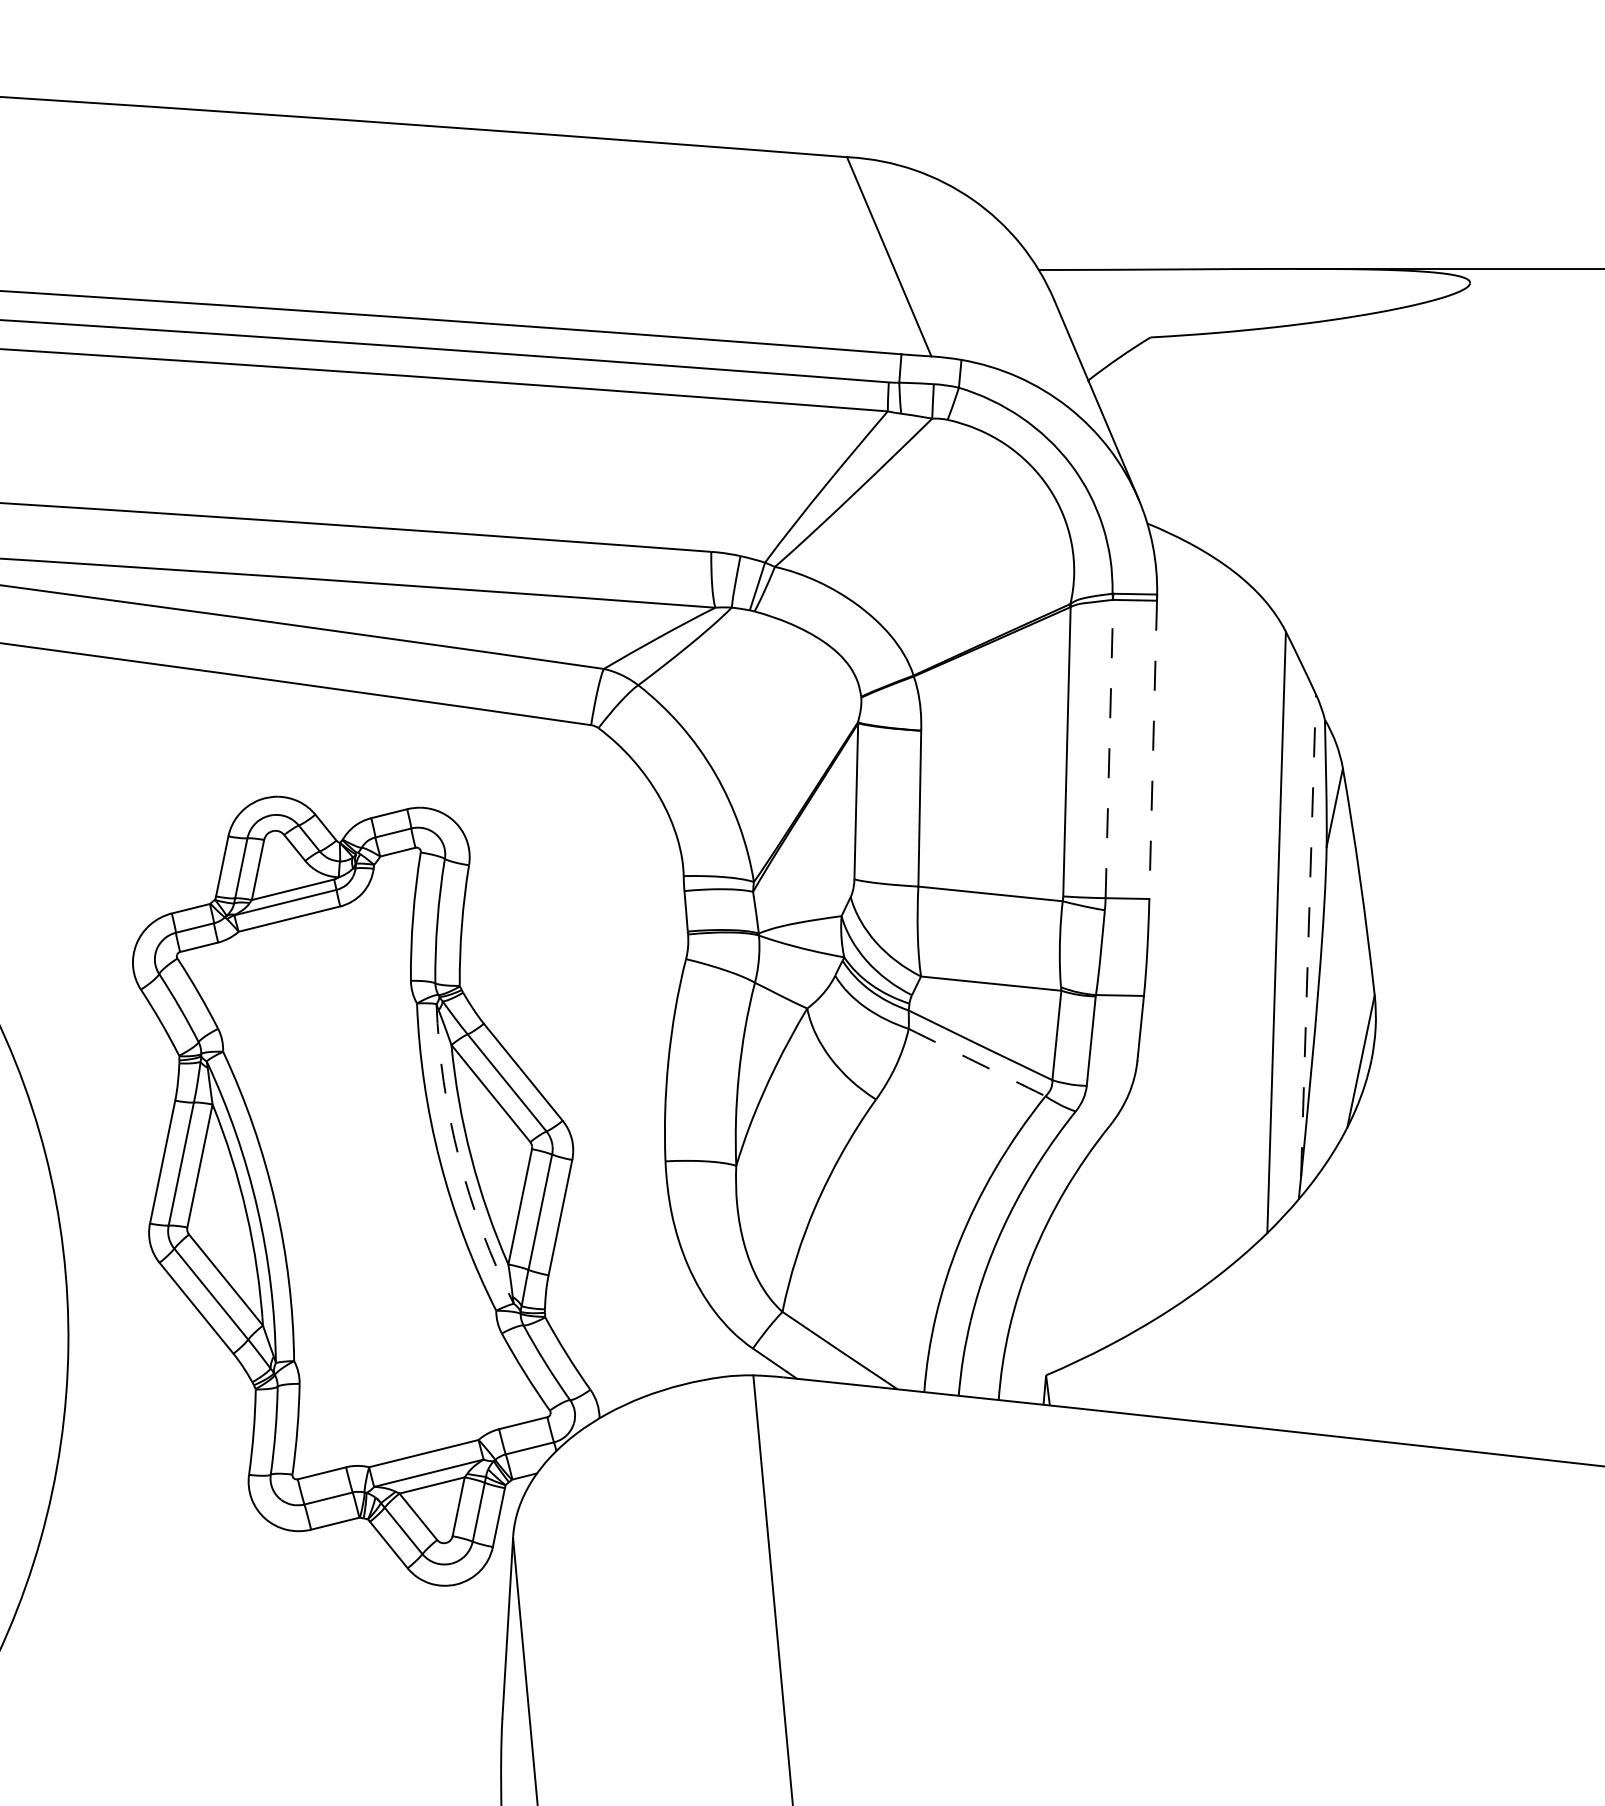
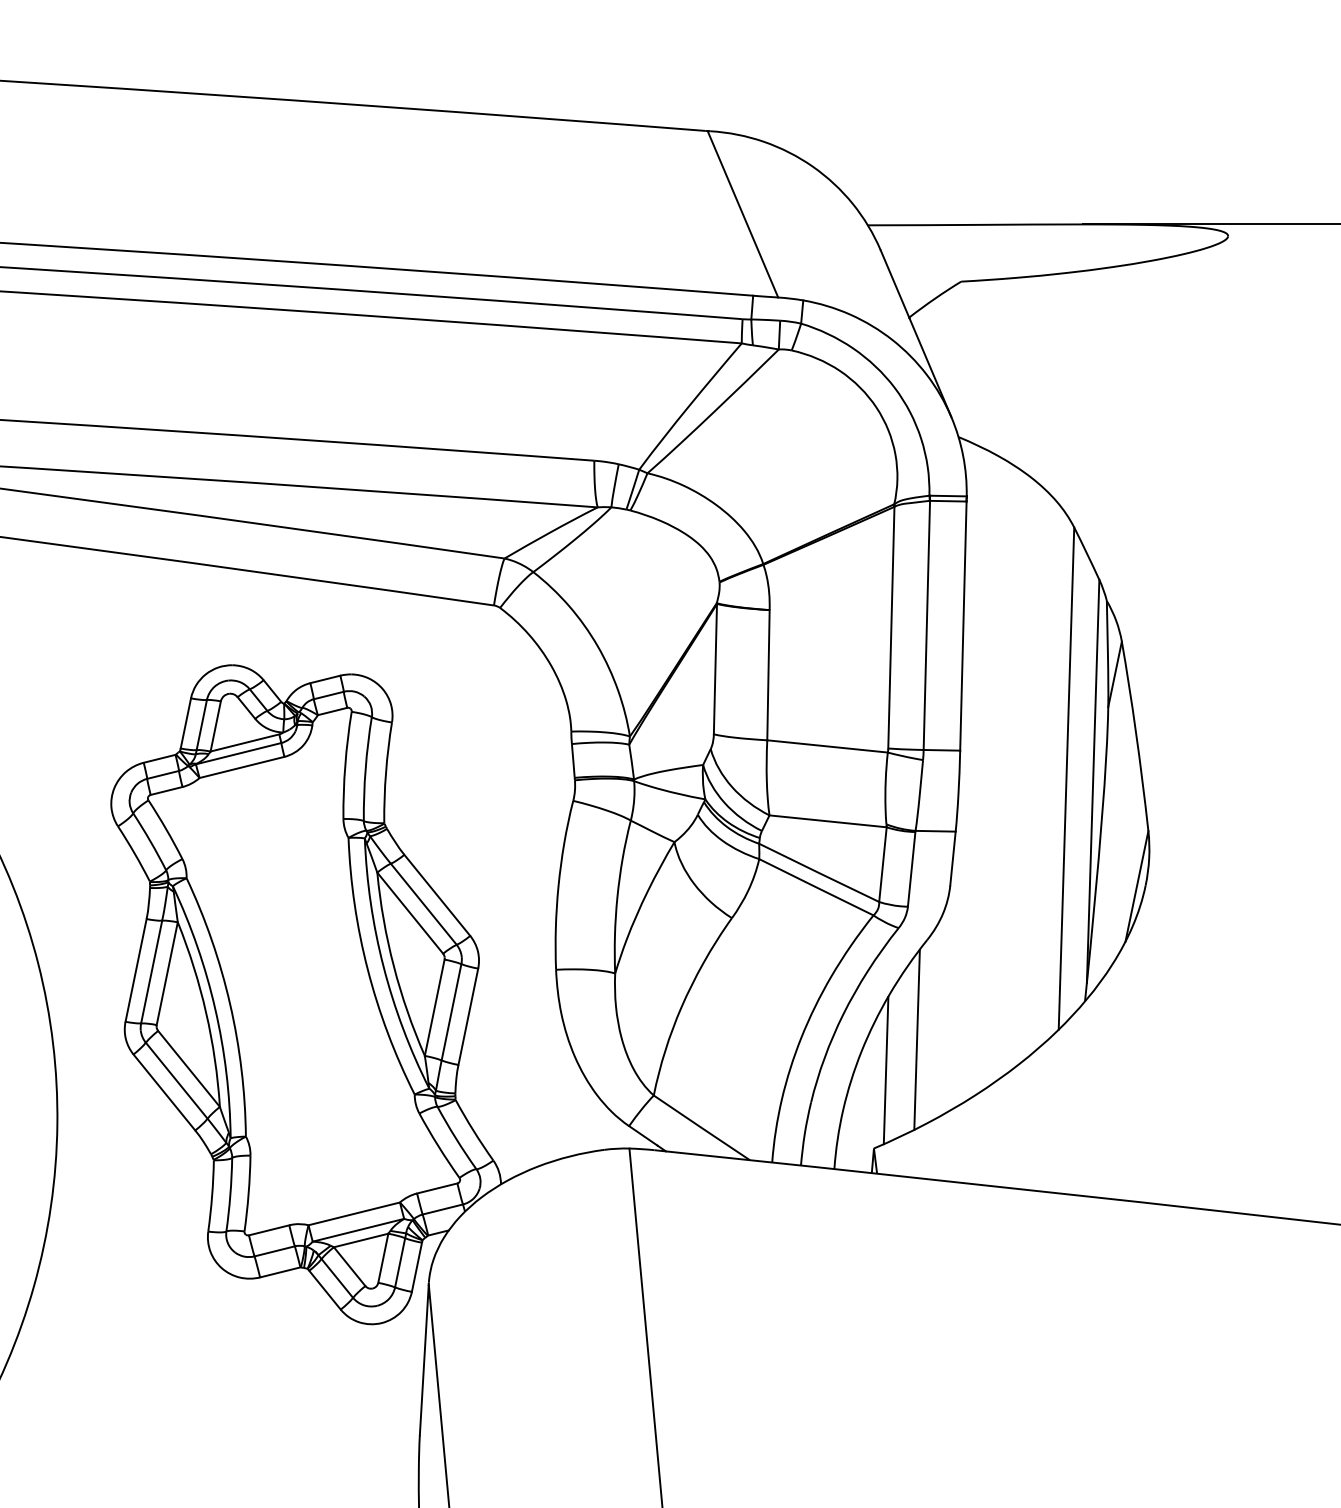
line: (1109, 748) -> (926, 624), dashed -> solid
line: (1153, 750) -> (963, 626), dashed -> solid
line: (1308, 935) -> (1093, 781), dashed -> solid
arc: (977, 1062) -> (816, 887), dashed -> solid
arc: (459, 1158) -> (384, 967), dashed -> solid
line: (1097, 1245) -> (916, 1040), added
line: (1060, 1282) -> (885, 1070), added

